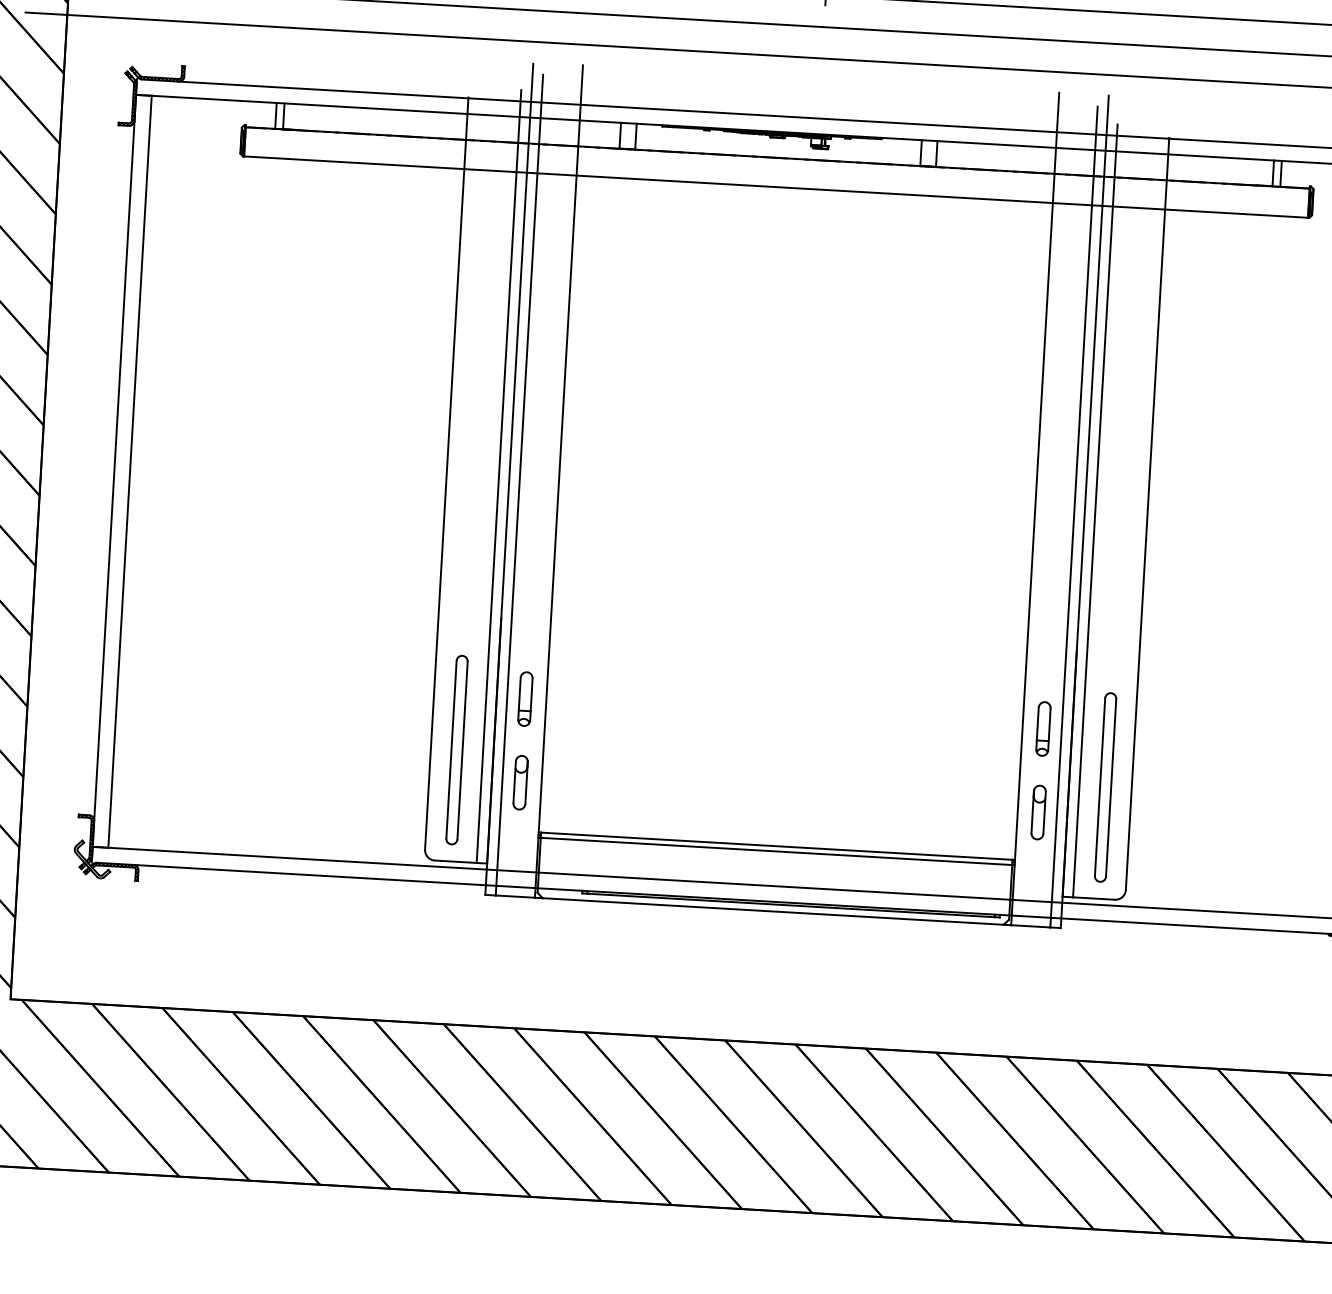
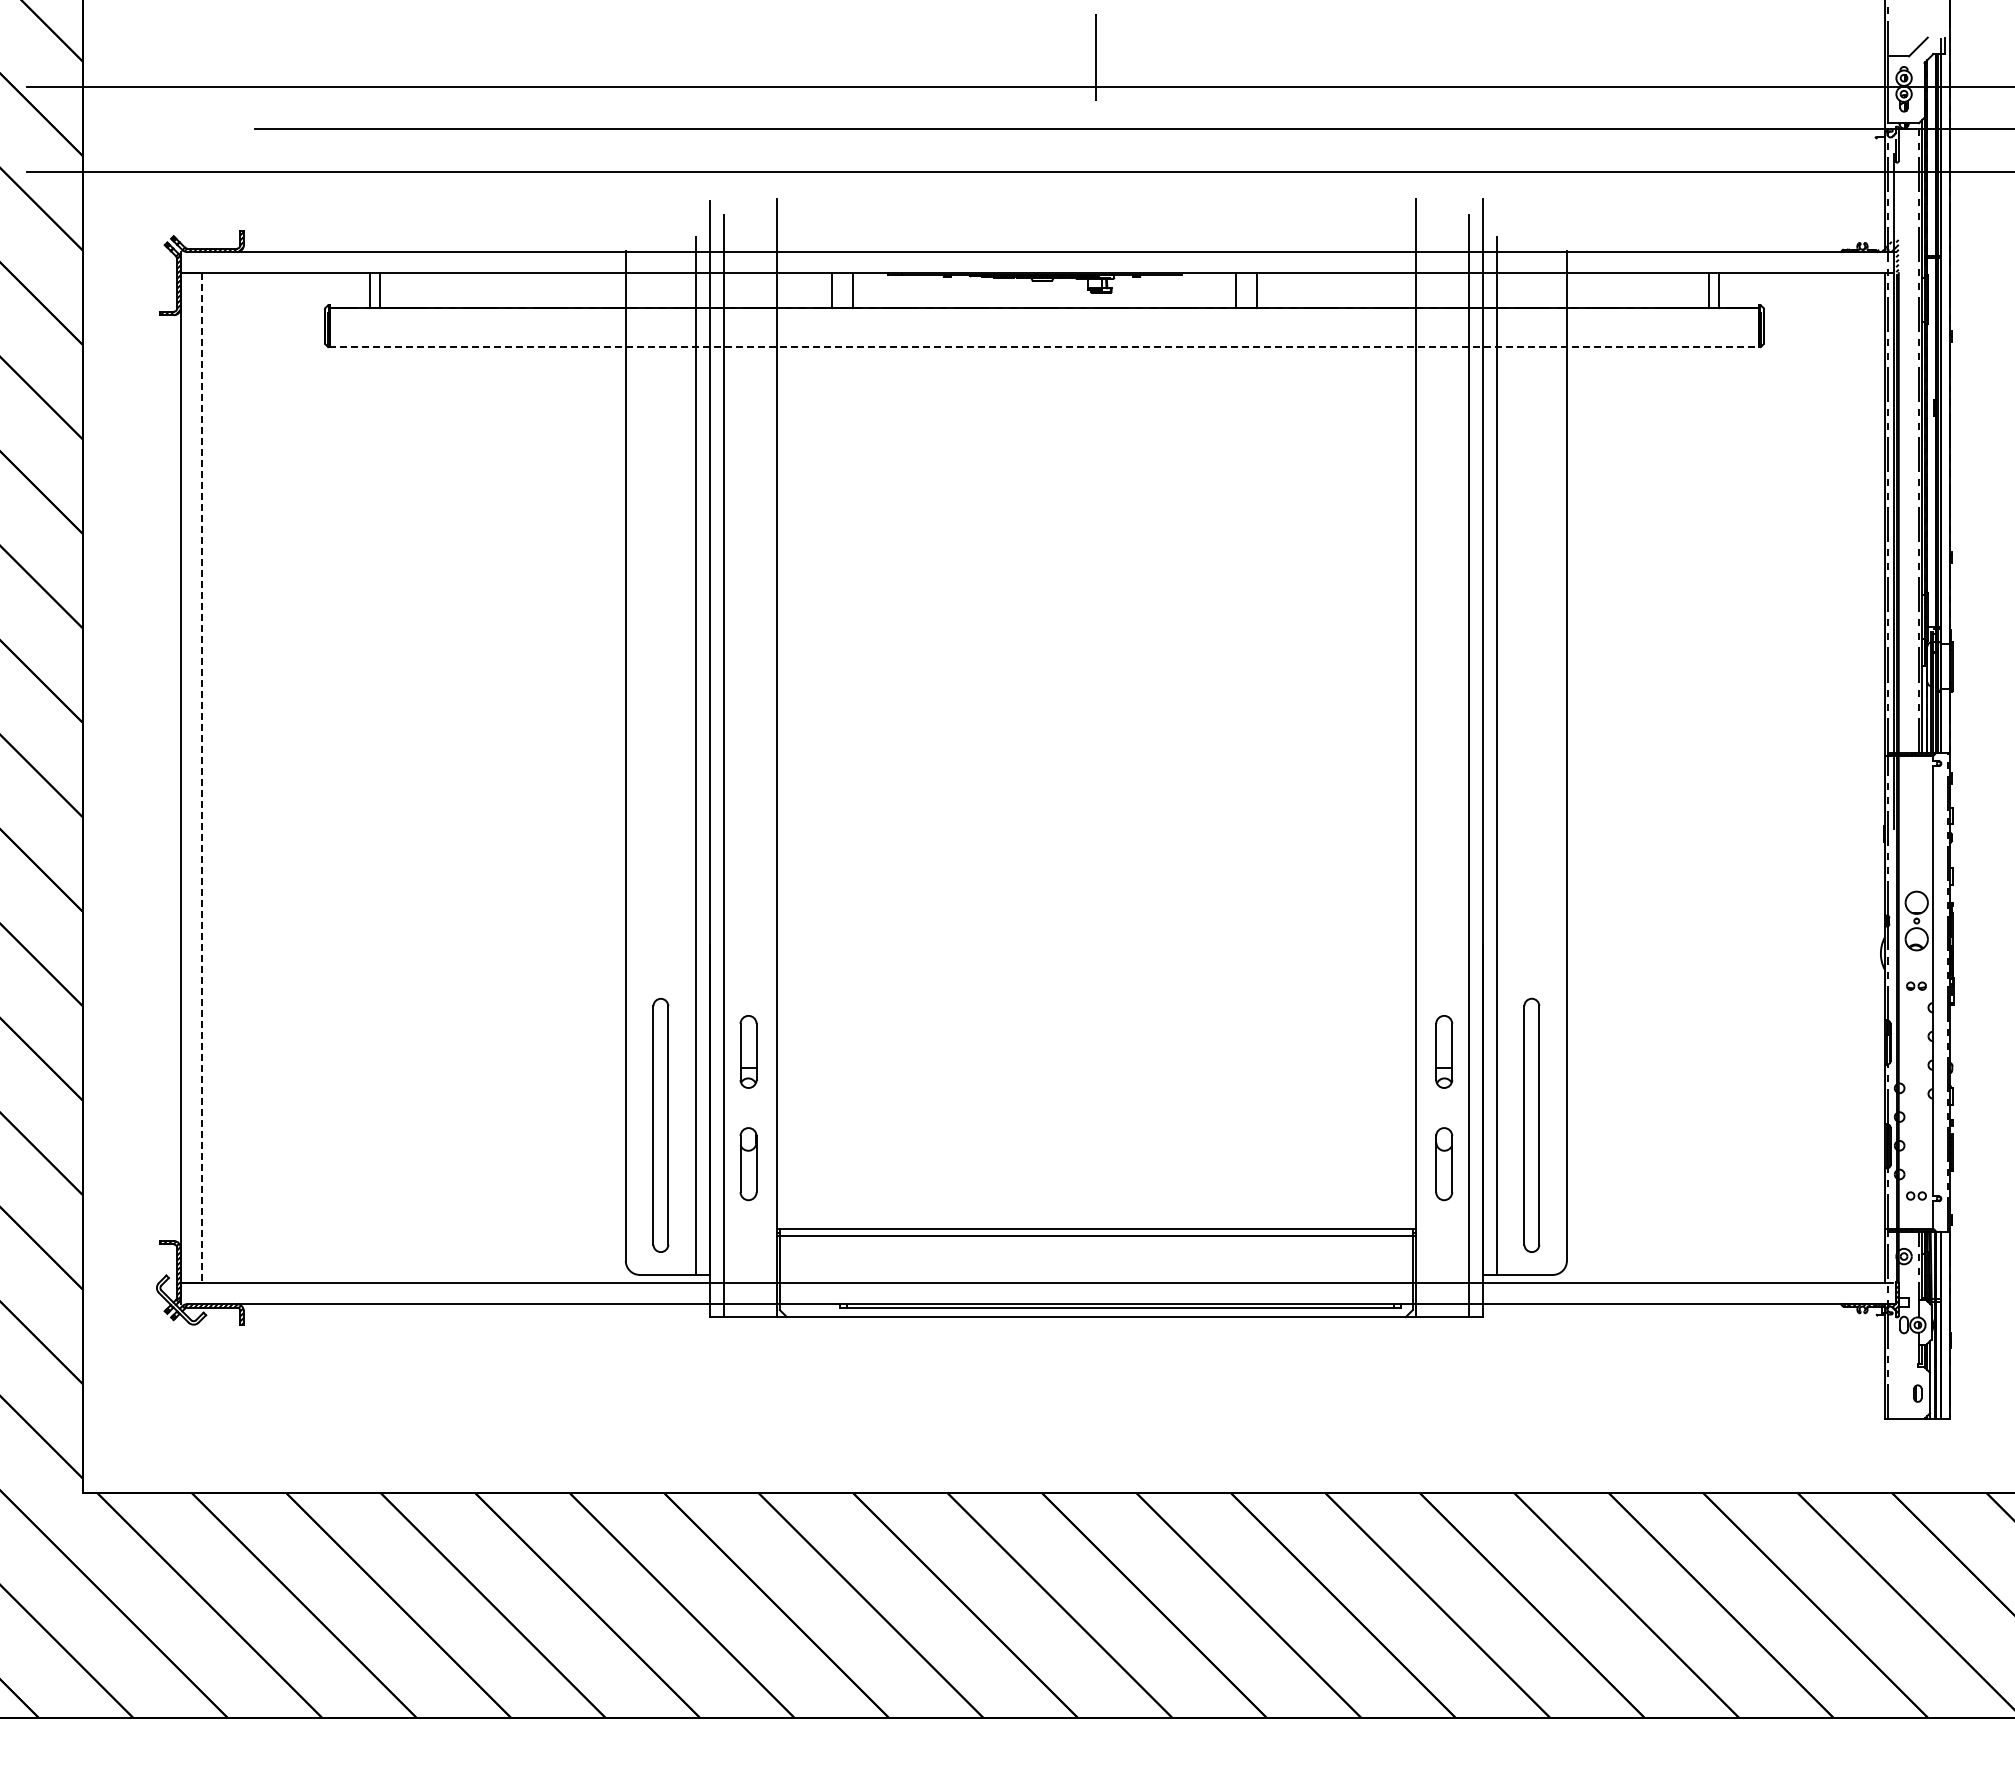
line: (775, 187) -> (1043, 347), solid -> dashed
line: (129, 472) -> (201, 778), solid -> dashed

